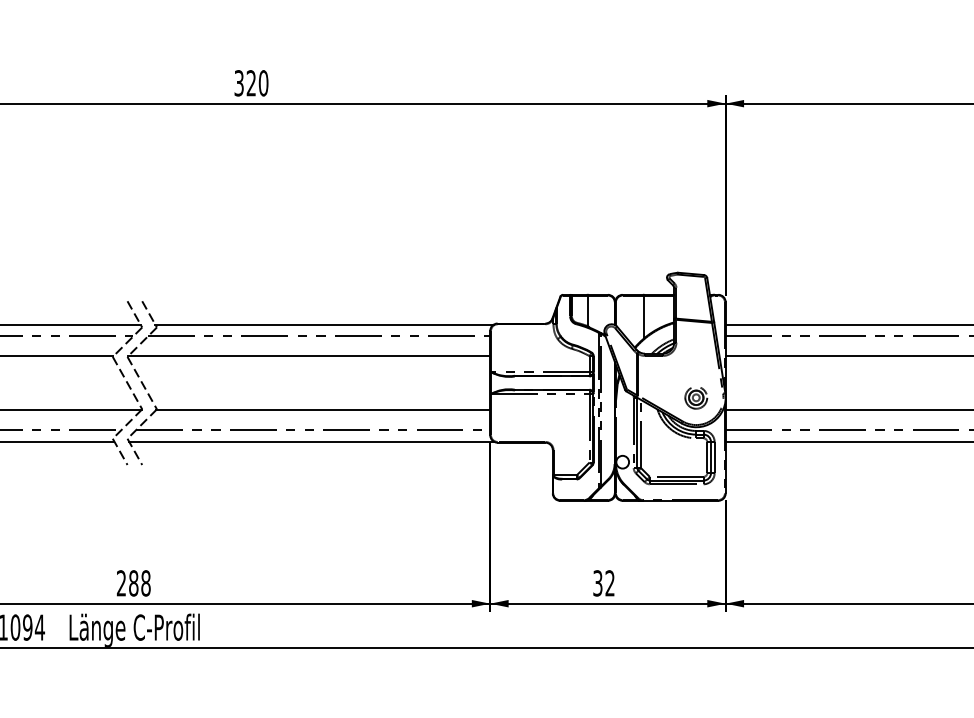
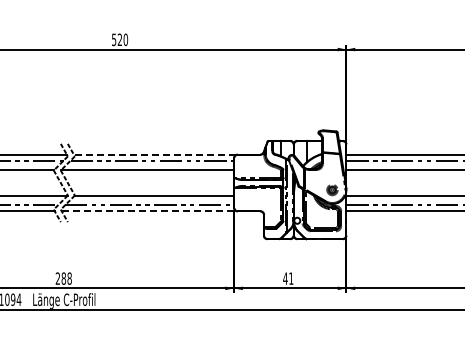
text: (239, 82) -> (114, 39), 320 -> 520
line: (323, 325) -> (154, 155), solid -> dashed
line: (313, 440) -> (149, 210), solid -> dashed
text: (604, 583) -> (288, 278), 32 -> 41

